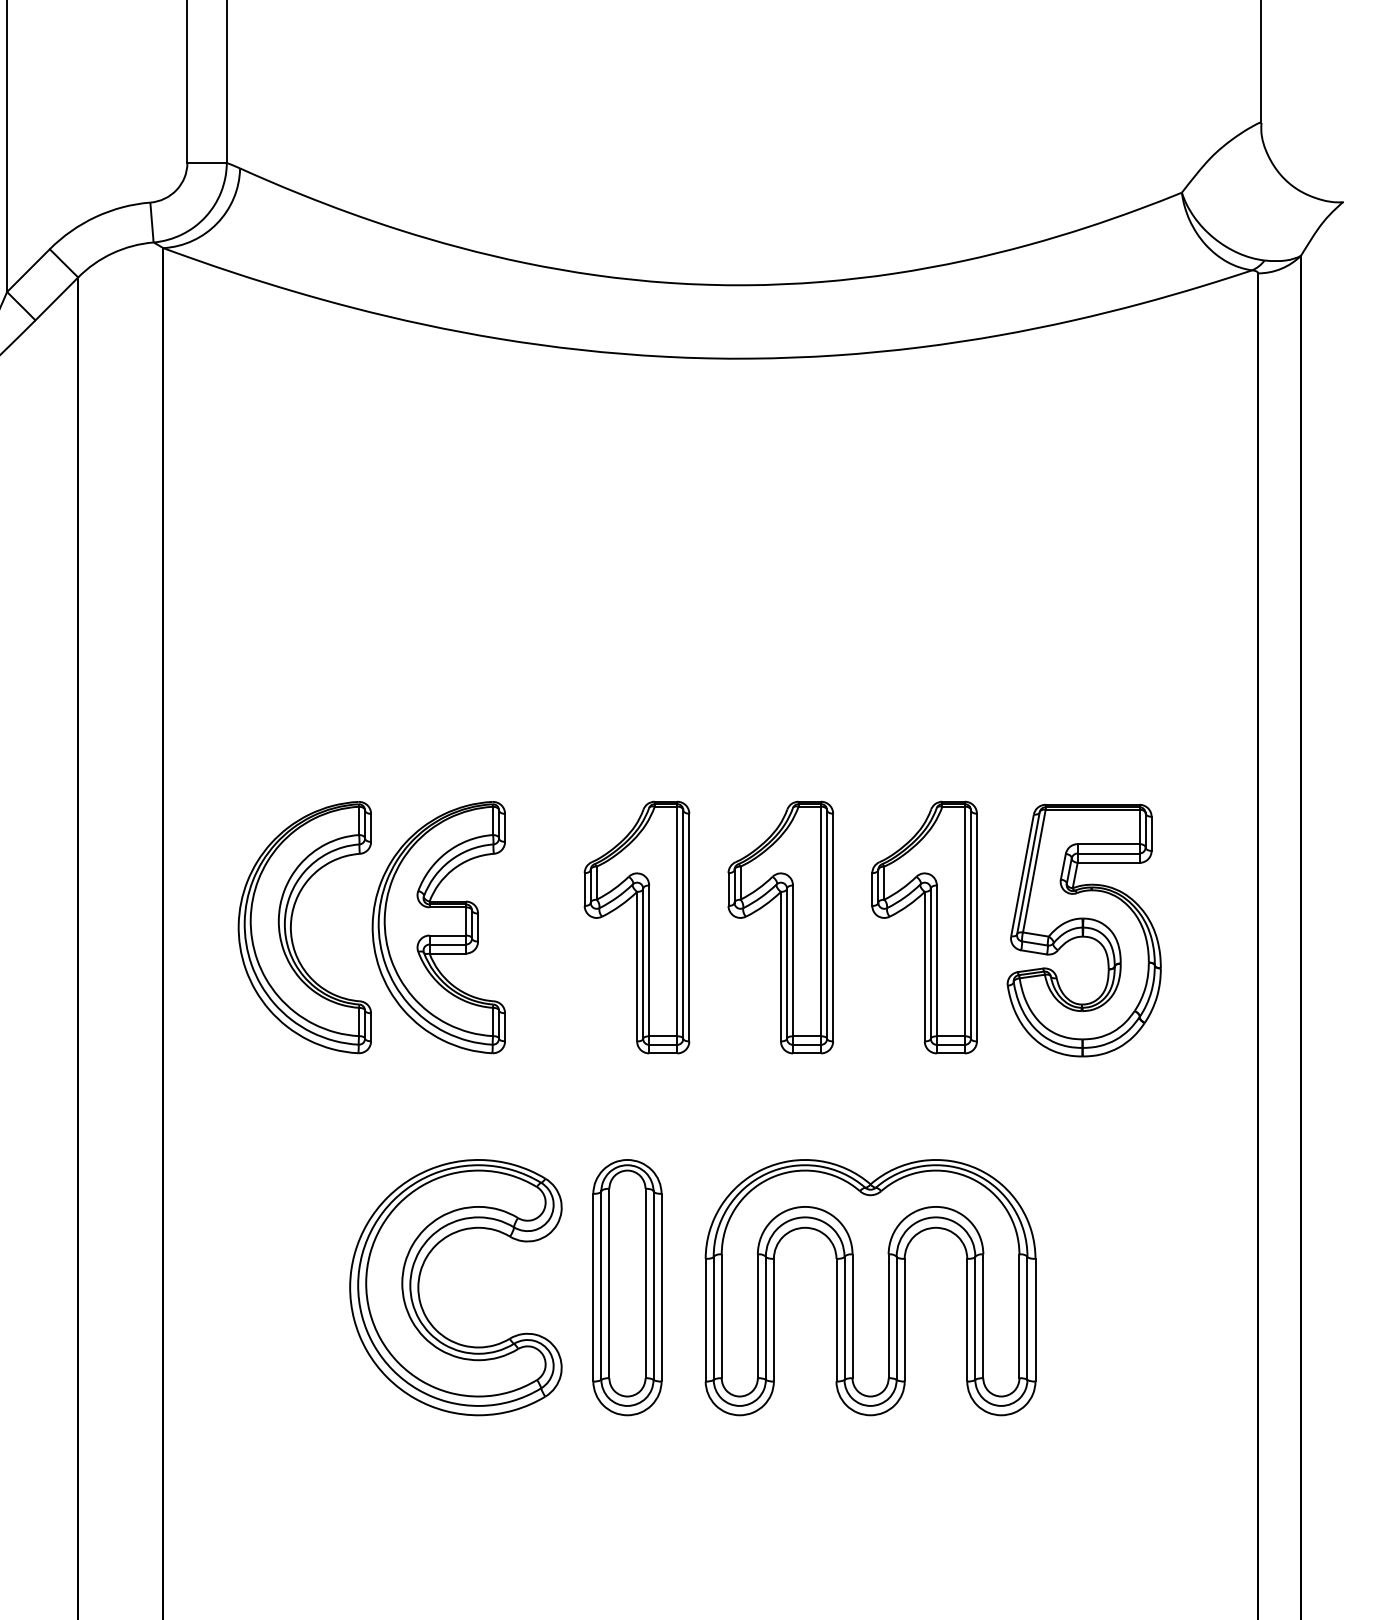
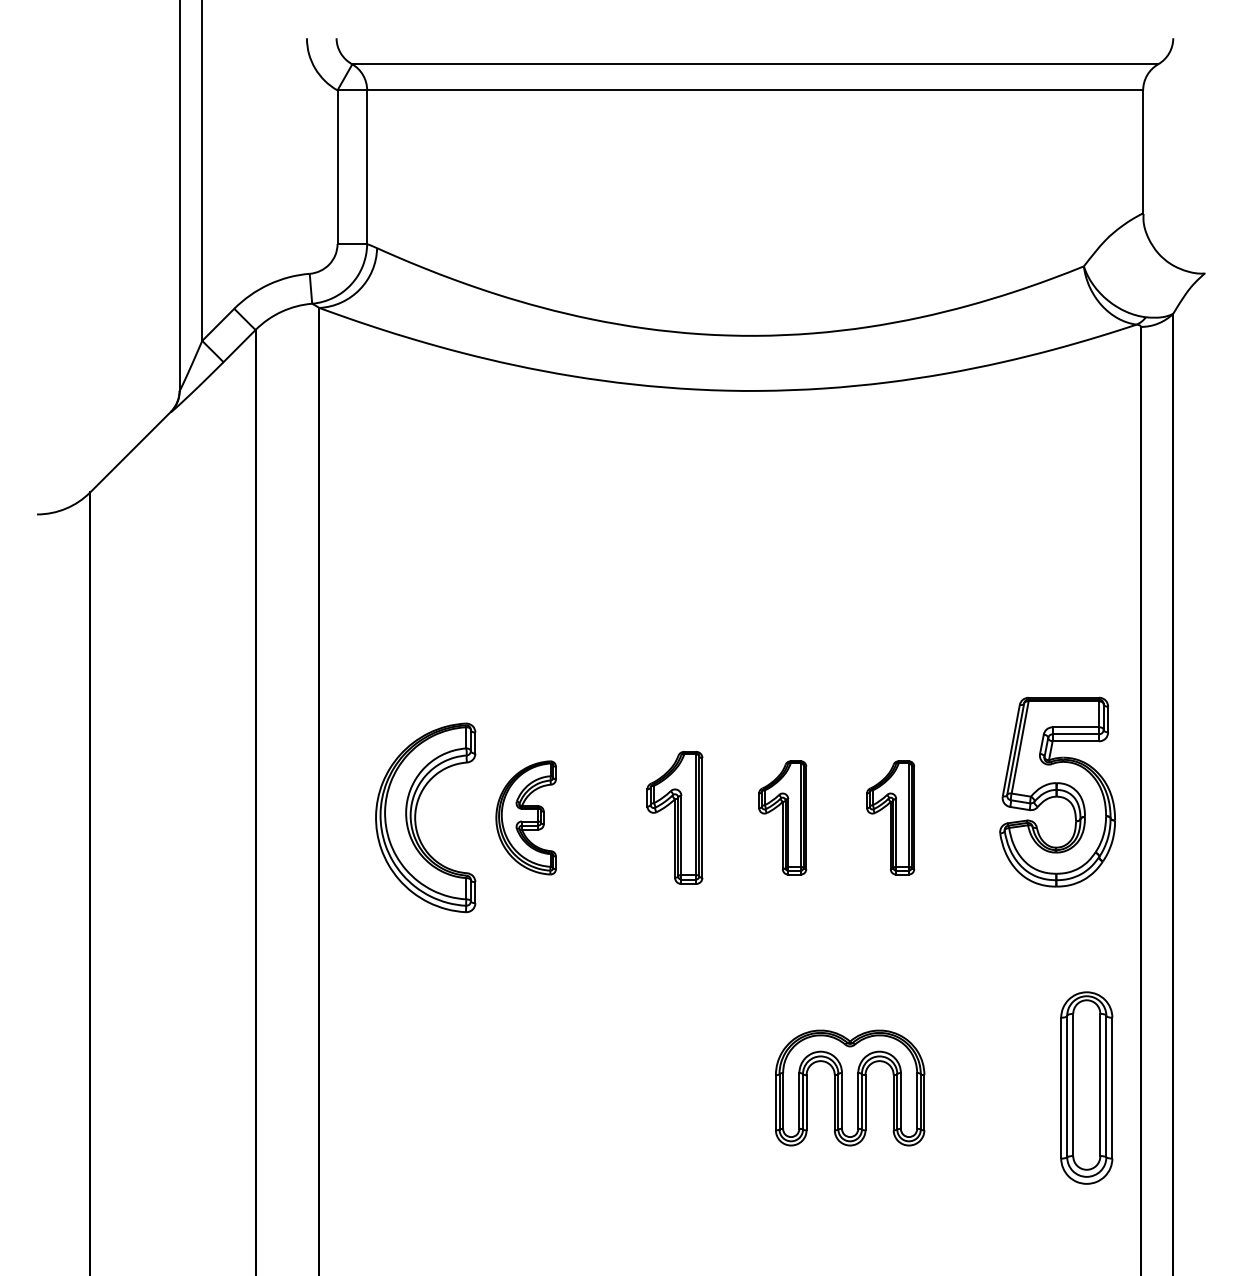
part: (437, 927) -> (525, 817), size x0.6
part: (636, 927) -> (674, 817), size x0.7
part: (780, 927) -> (782, 817), size x0.6
part: (924, 927) -> (890, 817), size x0.6
part: (1084, 929) -> (1057, 791), moved
part: (420, 1281) -> (512, 1083), removed
part: (627, 1286) -> (1086, 1087), moved
part: (869, 1286) -> (849, 1087), size x0.6

